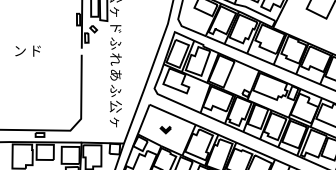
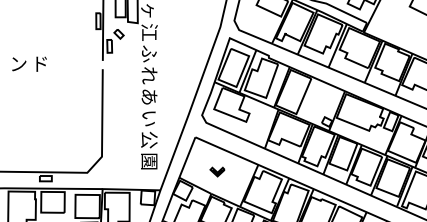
text: (115, 27) -> (148, 31), ド -> 江
text: (115, 90) -> (148, 117), ふ -> い
text: (115, 122) -> (148, 161), ヶ -> 園

